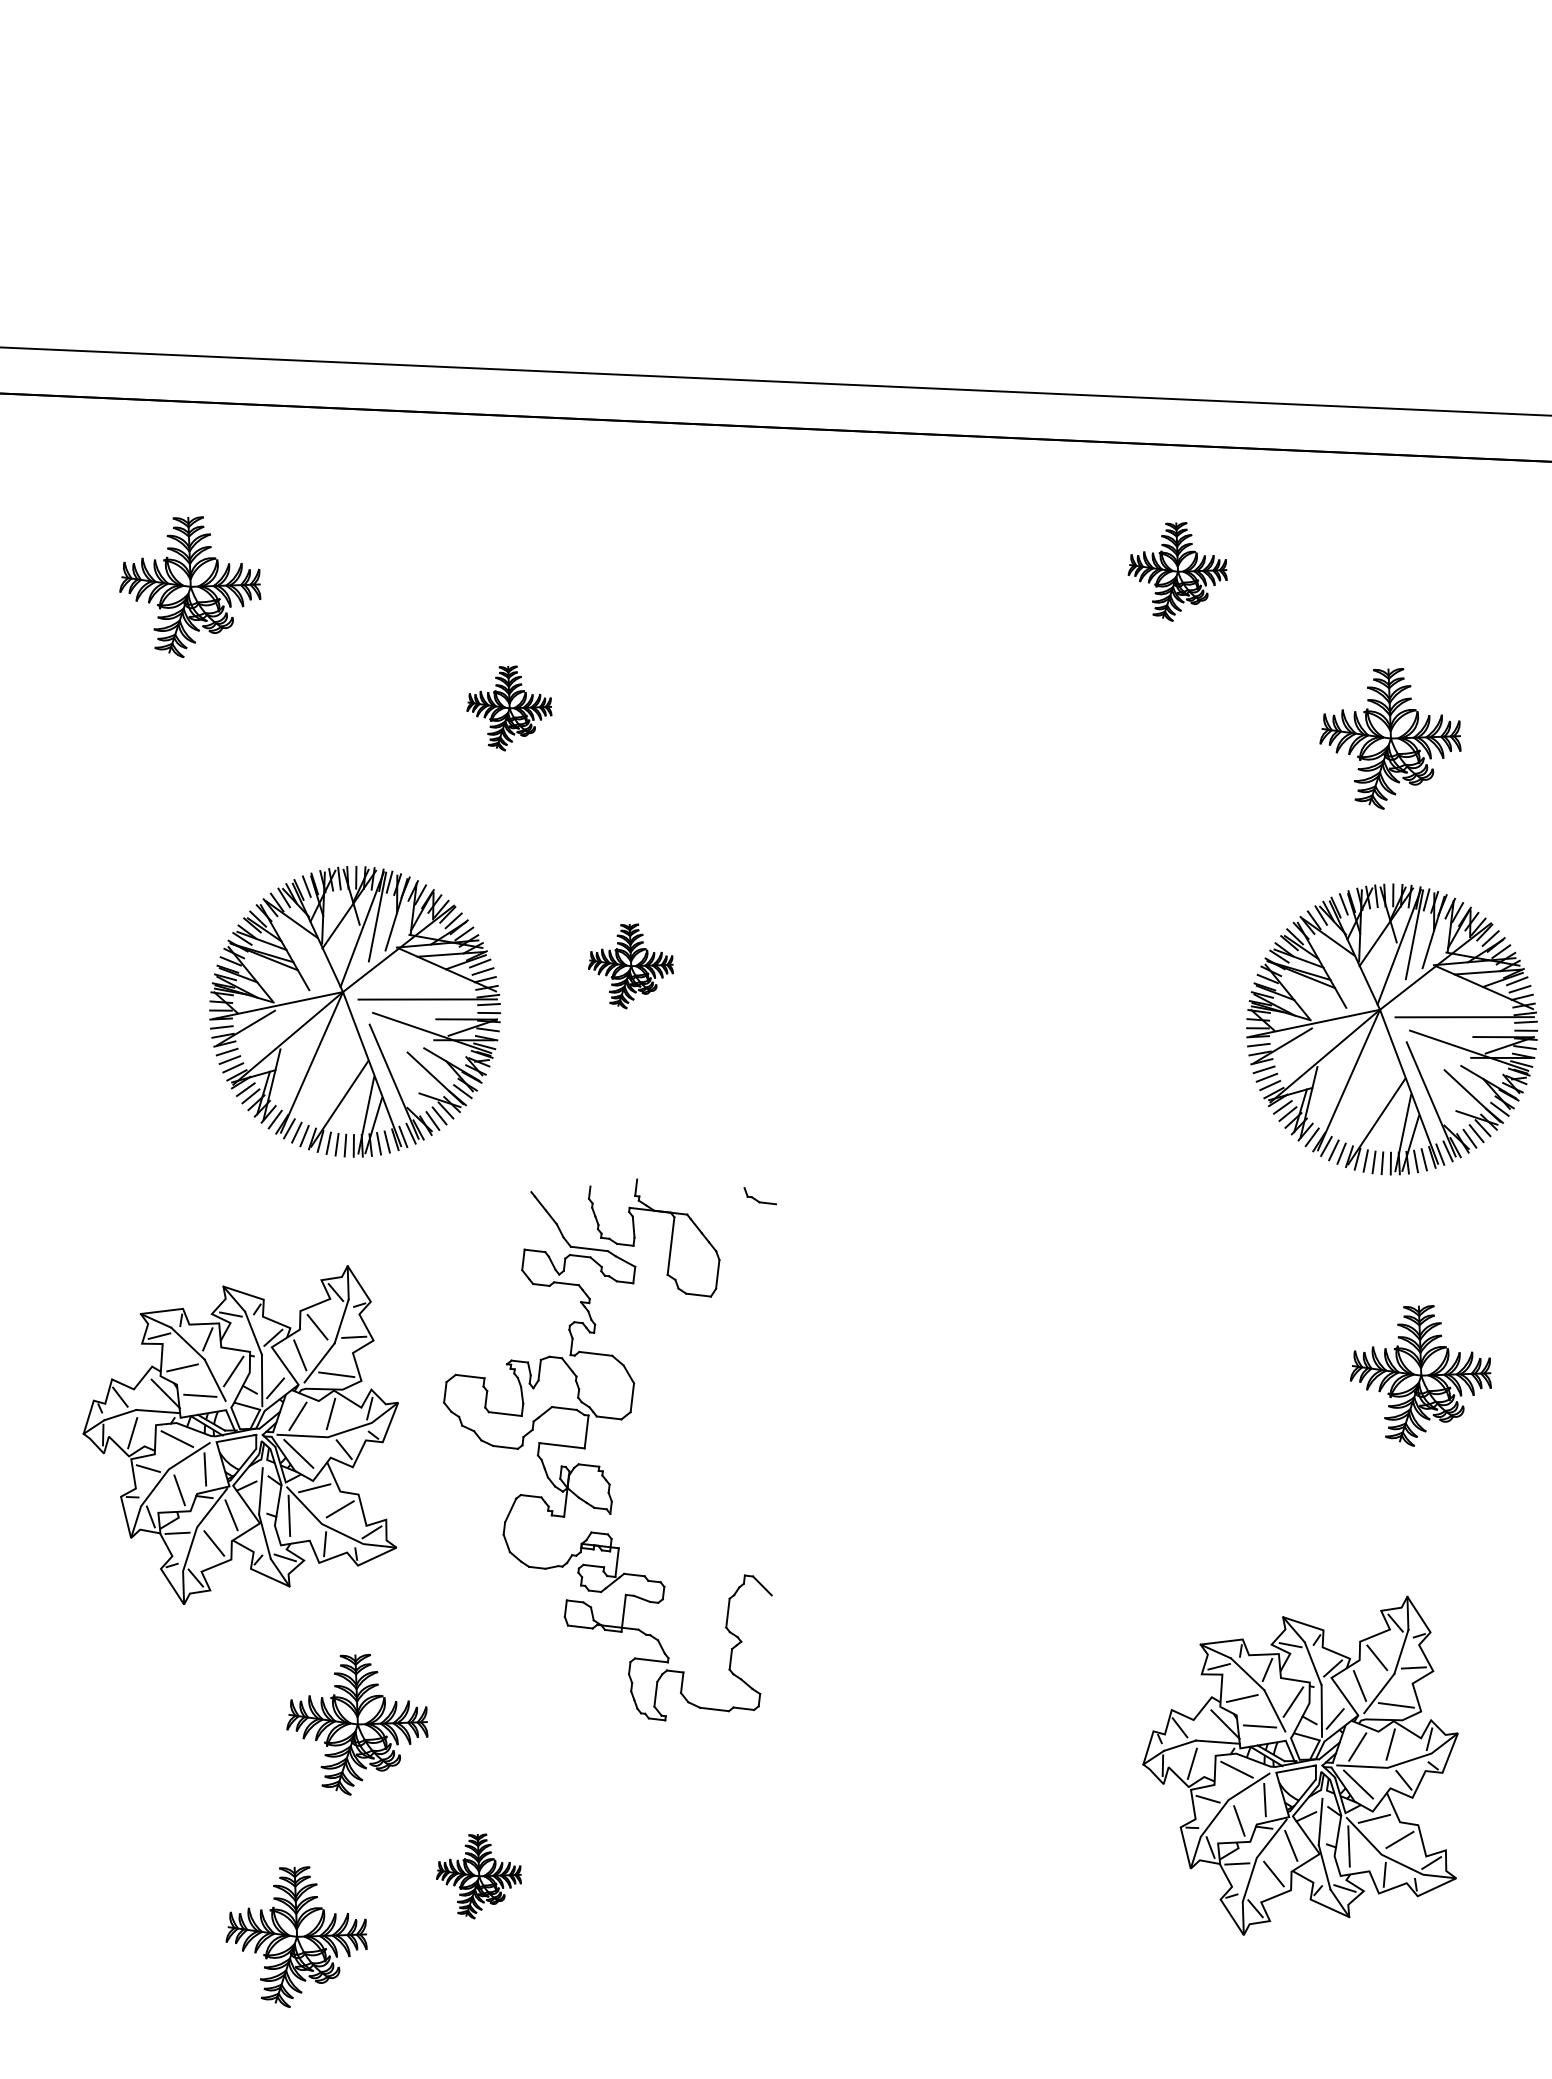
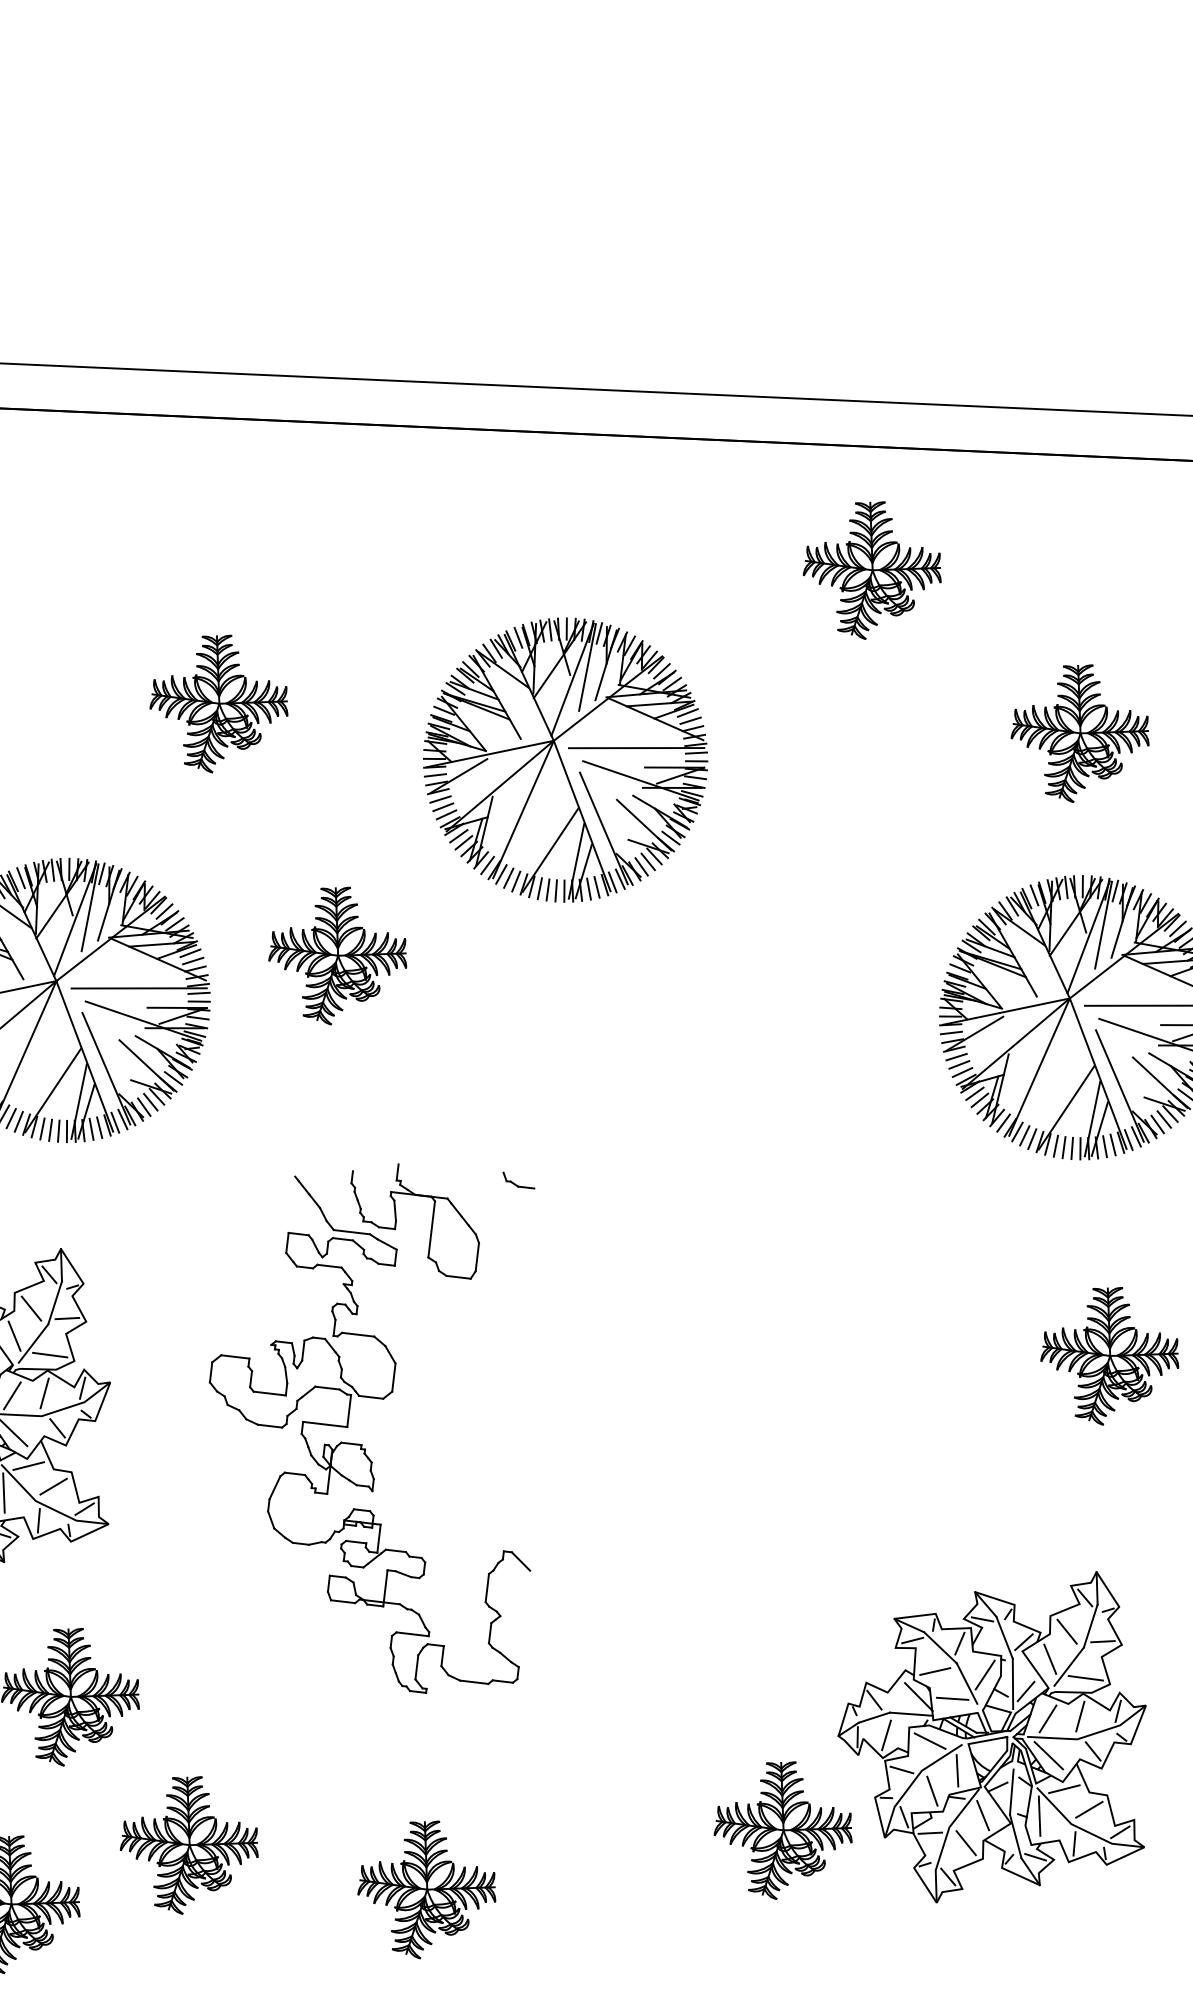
part: (1177, 571) -> (871, 570), size x1.43
part: (509, 708) -> (219, 704), size x1.67
part: (863, 765) -> (565, 759), added
part: (630, 966) -> (337, 956), size x1.67
part: (599, 1465) -> (361, 1443), moved
part: (1086, 1861) -> (782, 1830), added
part: (478, 1876) -> (188, 1845), size x1.67
part: (721, 1921) -> (426, 1889), added

